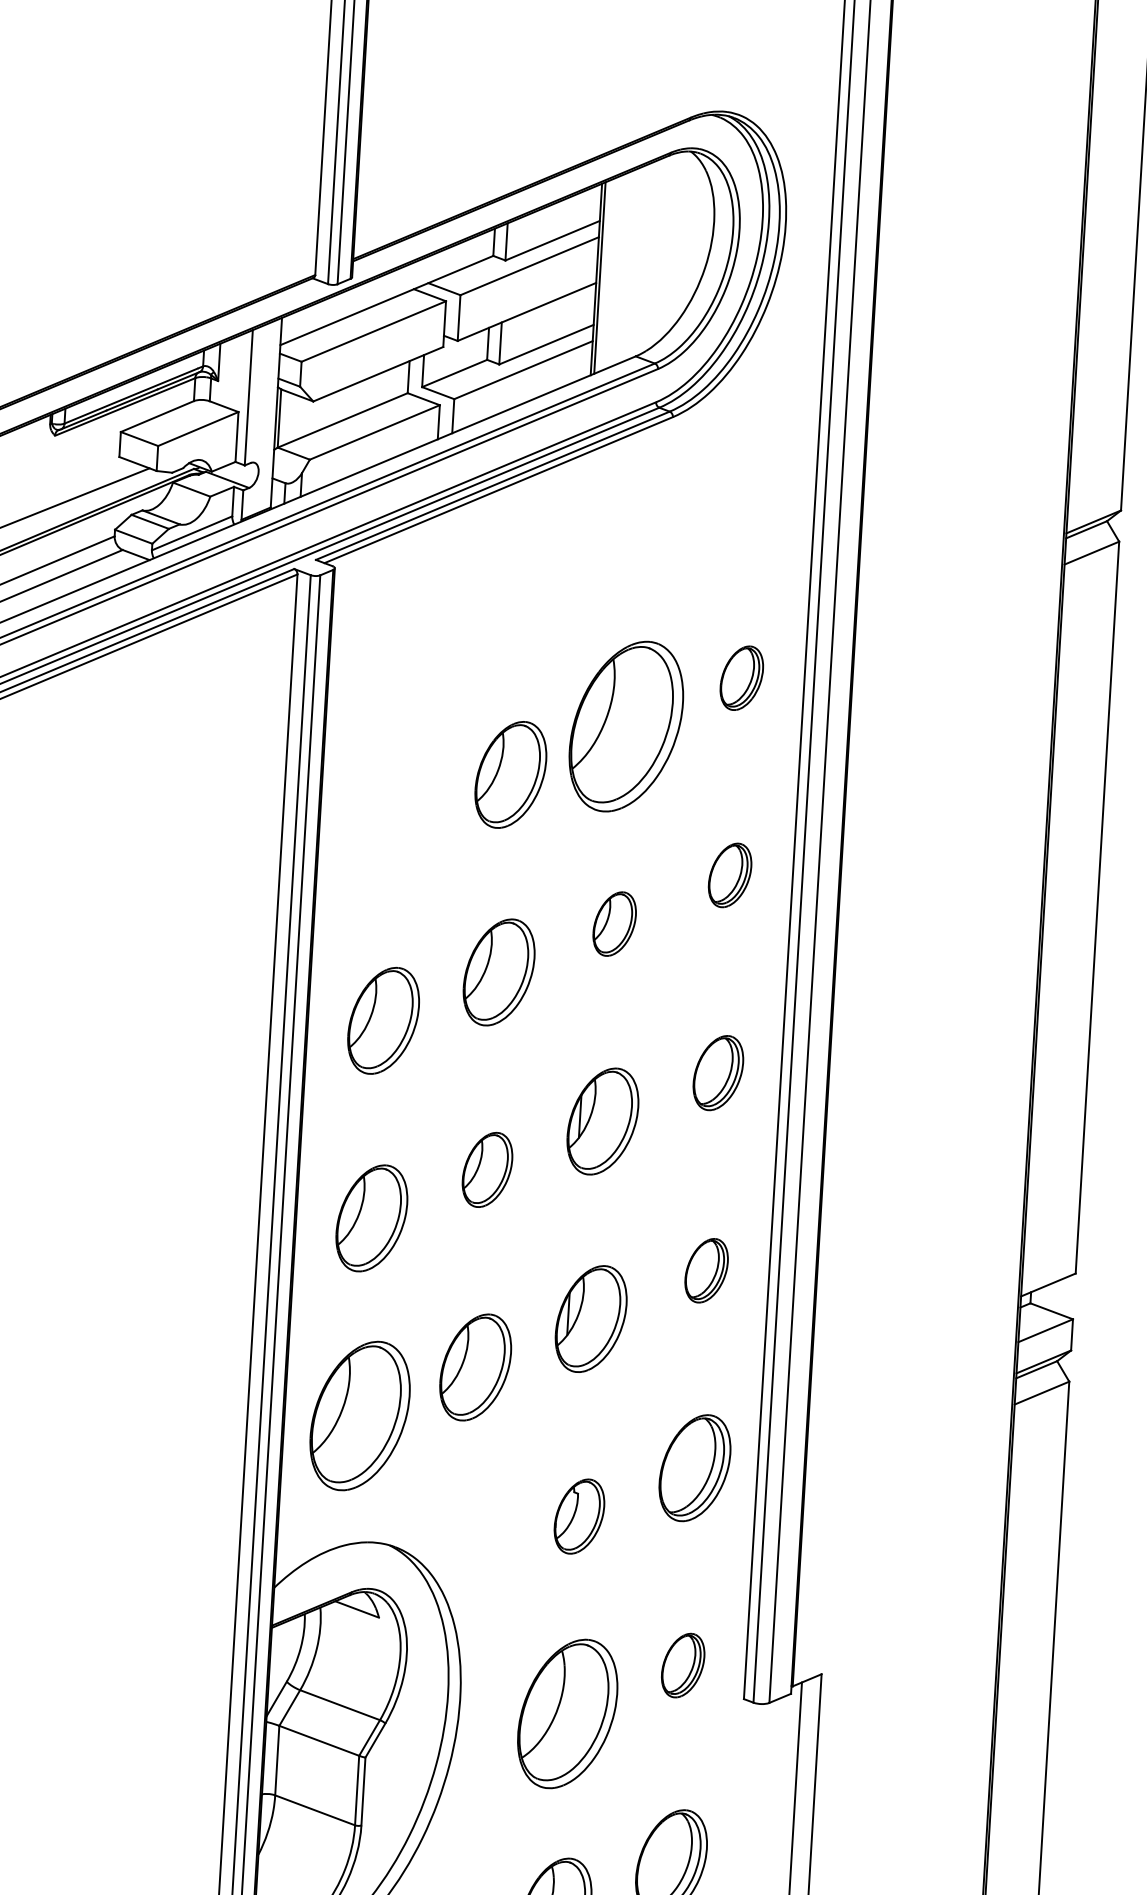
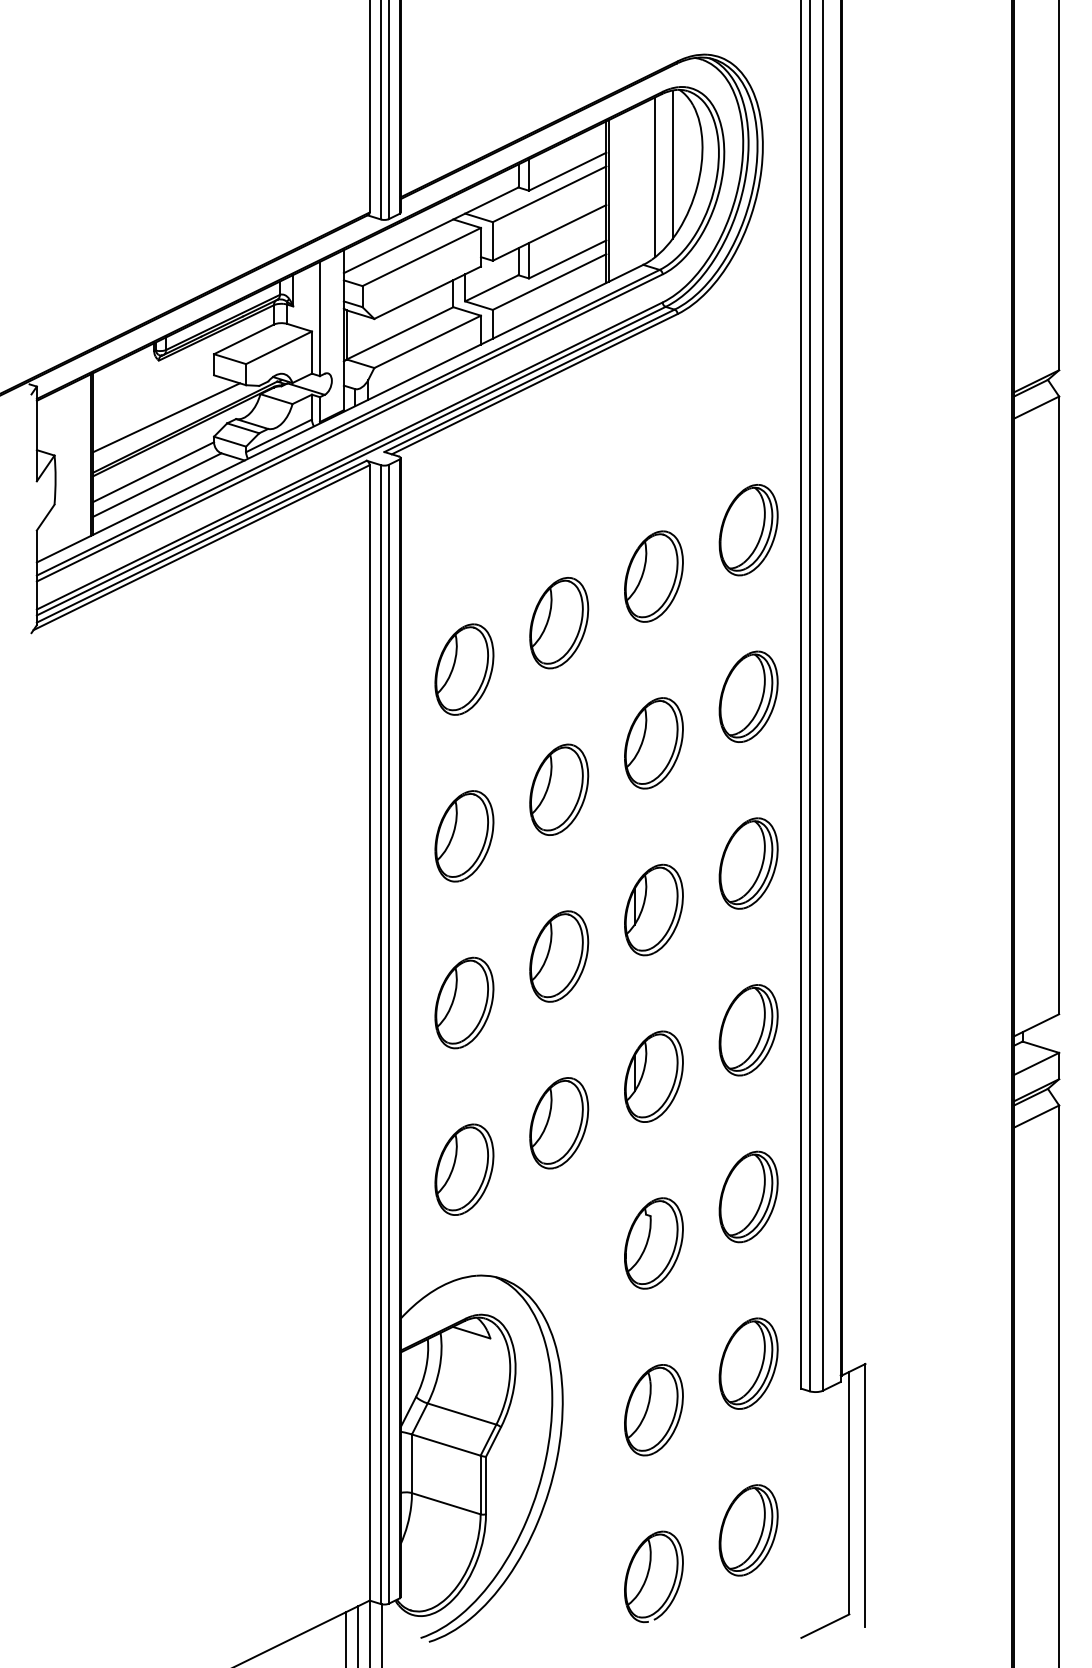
line: (677, 239) -> (672, 164), added
line: (655, 253) -> (654, 177), added
part: (741, 678) -> (748, 530), size x1.67
part: (625, 726) -> (653, 576), size x0.62
part: (395, 823) -> (464, 669), added
part: (730, 875) -> (748, 696), size x1.67
part: (614, 924) -> (653, 743), size x1.67
part: (718, 1073) -> (748, 863), size x1.43
part: (487, 1169) -> (559, 956), size x1.43
part: (706, 1270) -> (748, 1030), size x1.67
part: (360, 1415) -> (464, 1169), size x0.71
part: (578, 1516) -> (653, 1243), size x1.43
part: (683, 1665) -> (748, 1363), size x1.67
part: (567, 1714) -> (653, 1410), size x0.71

